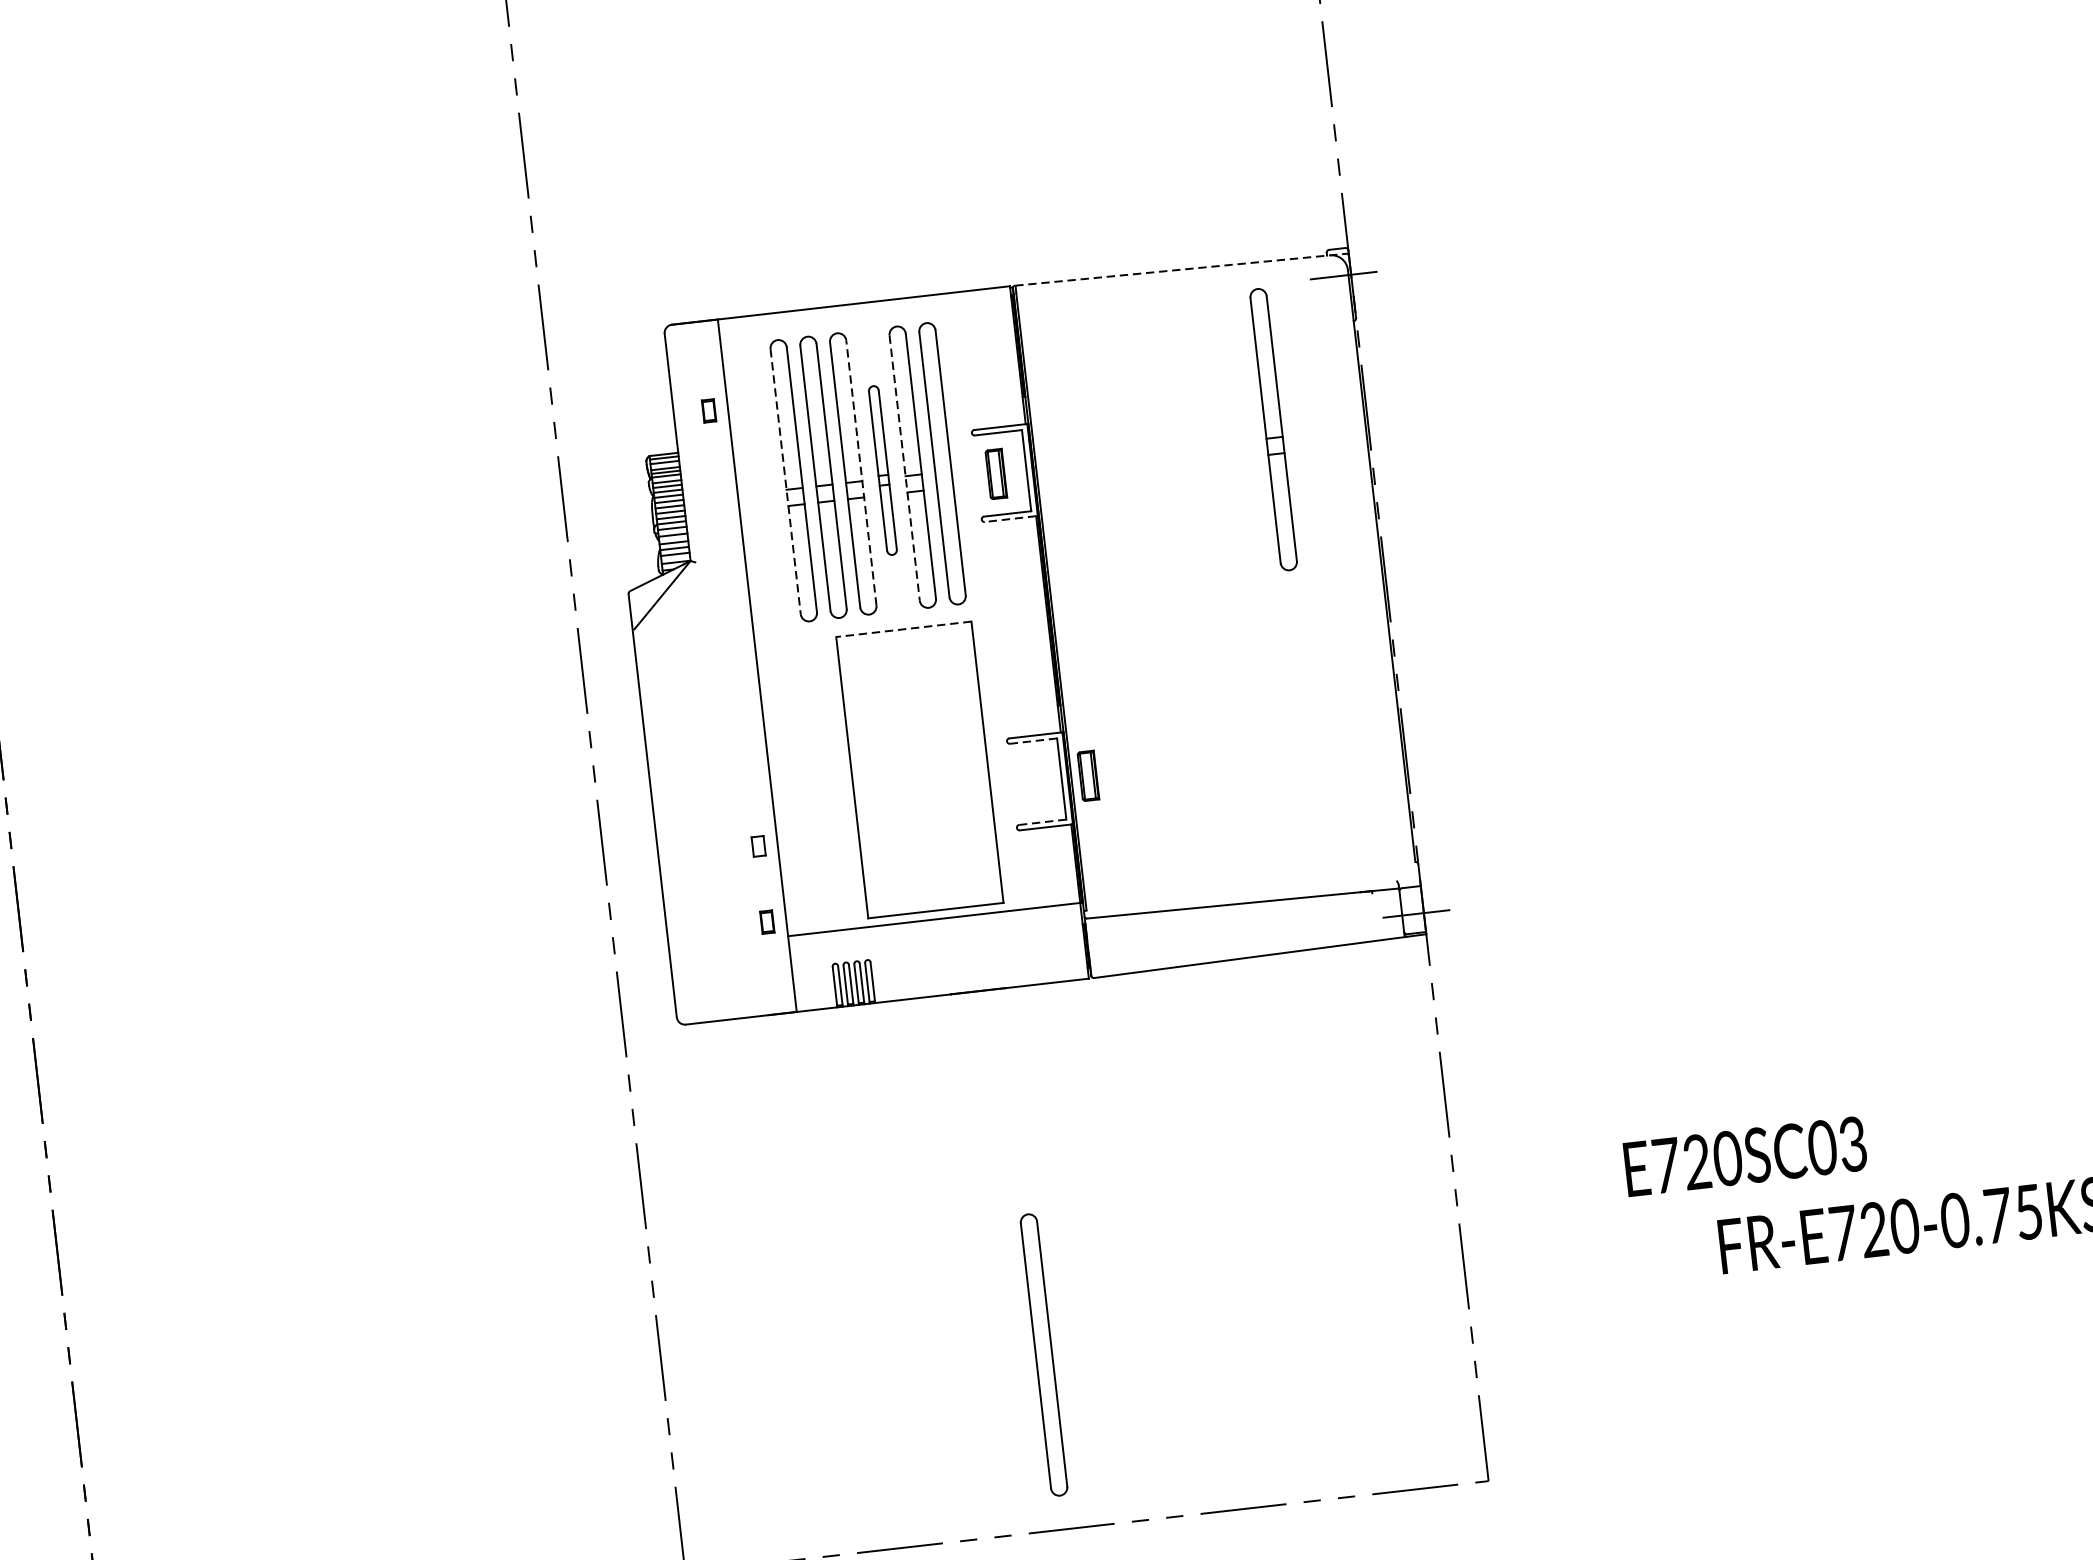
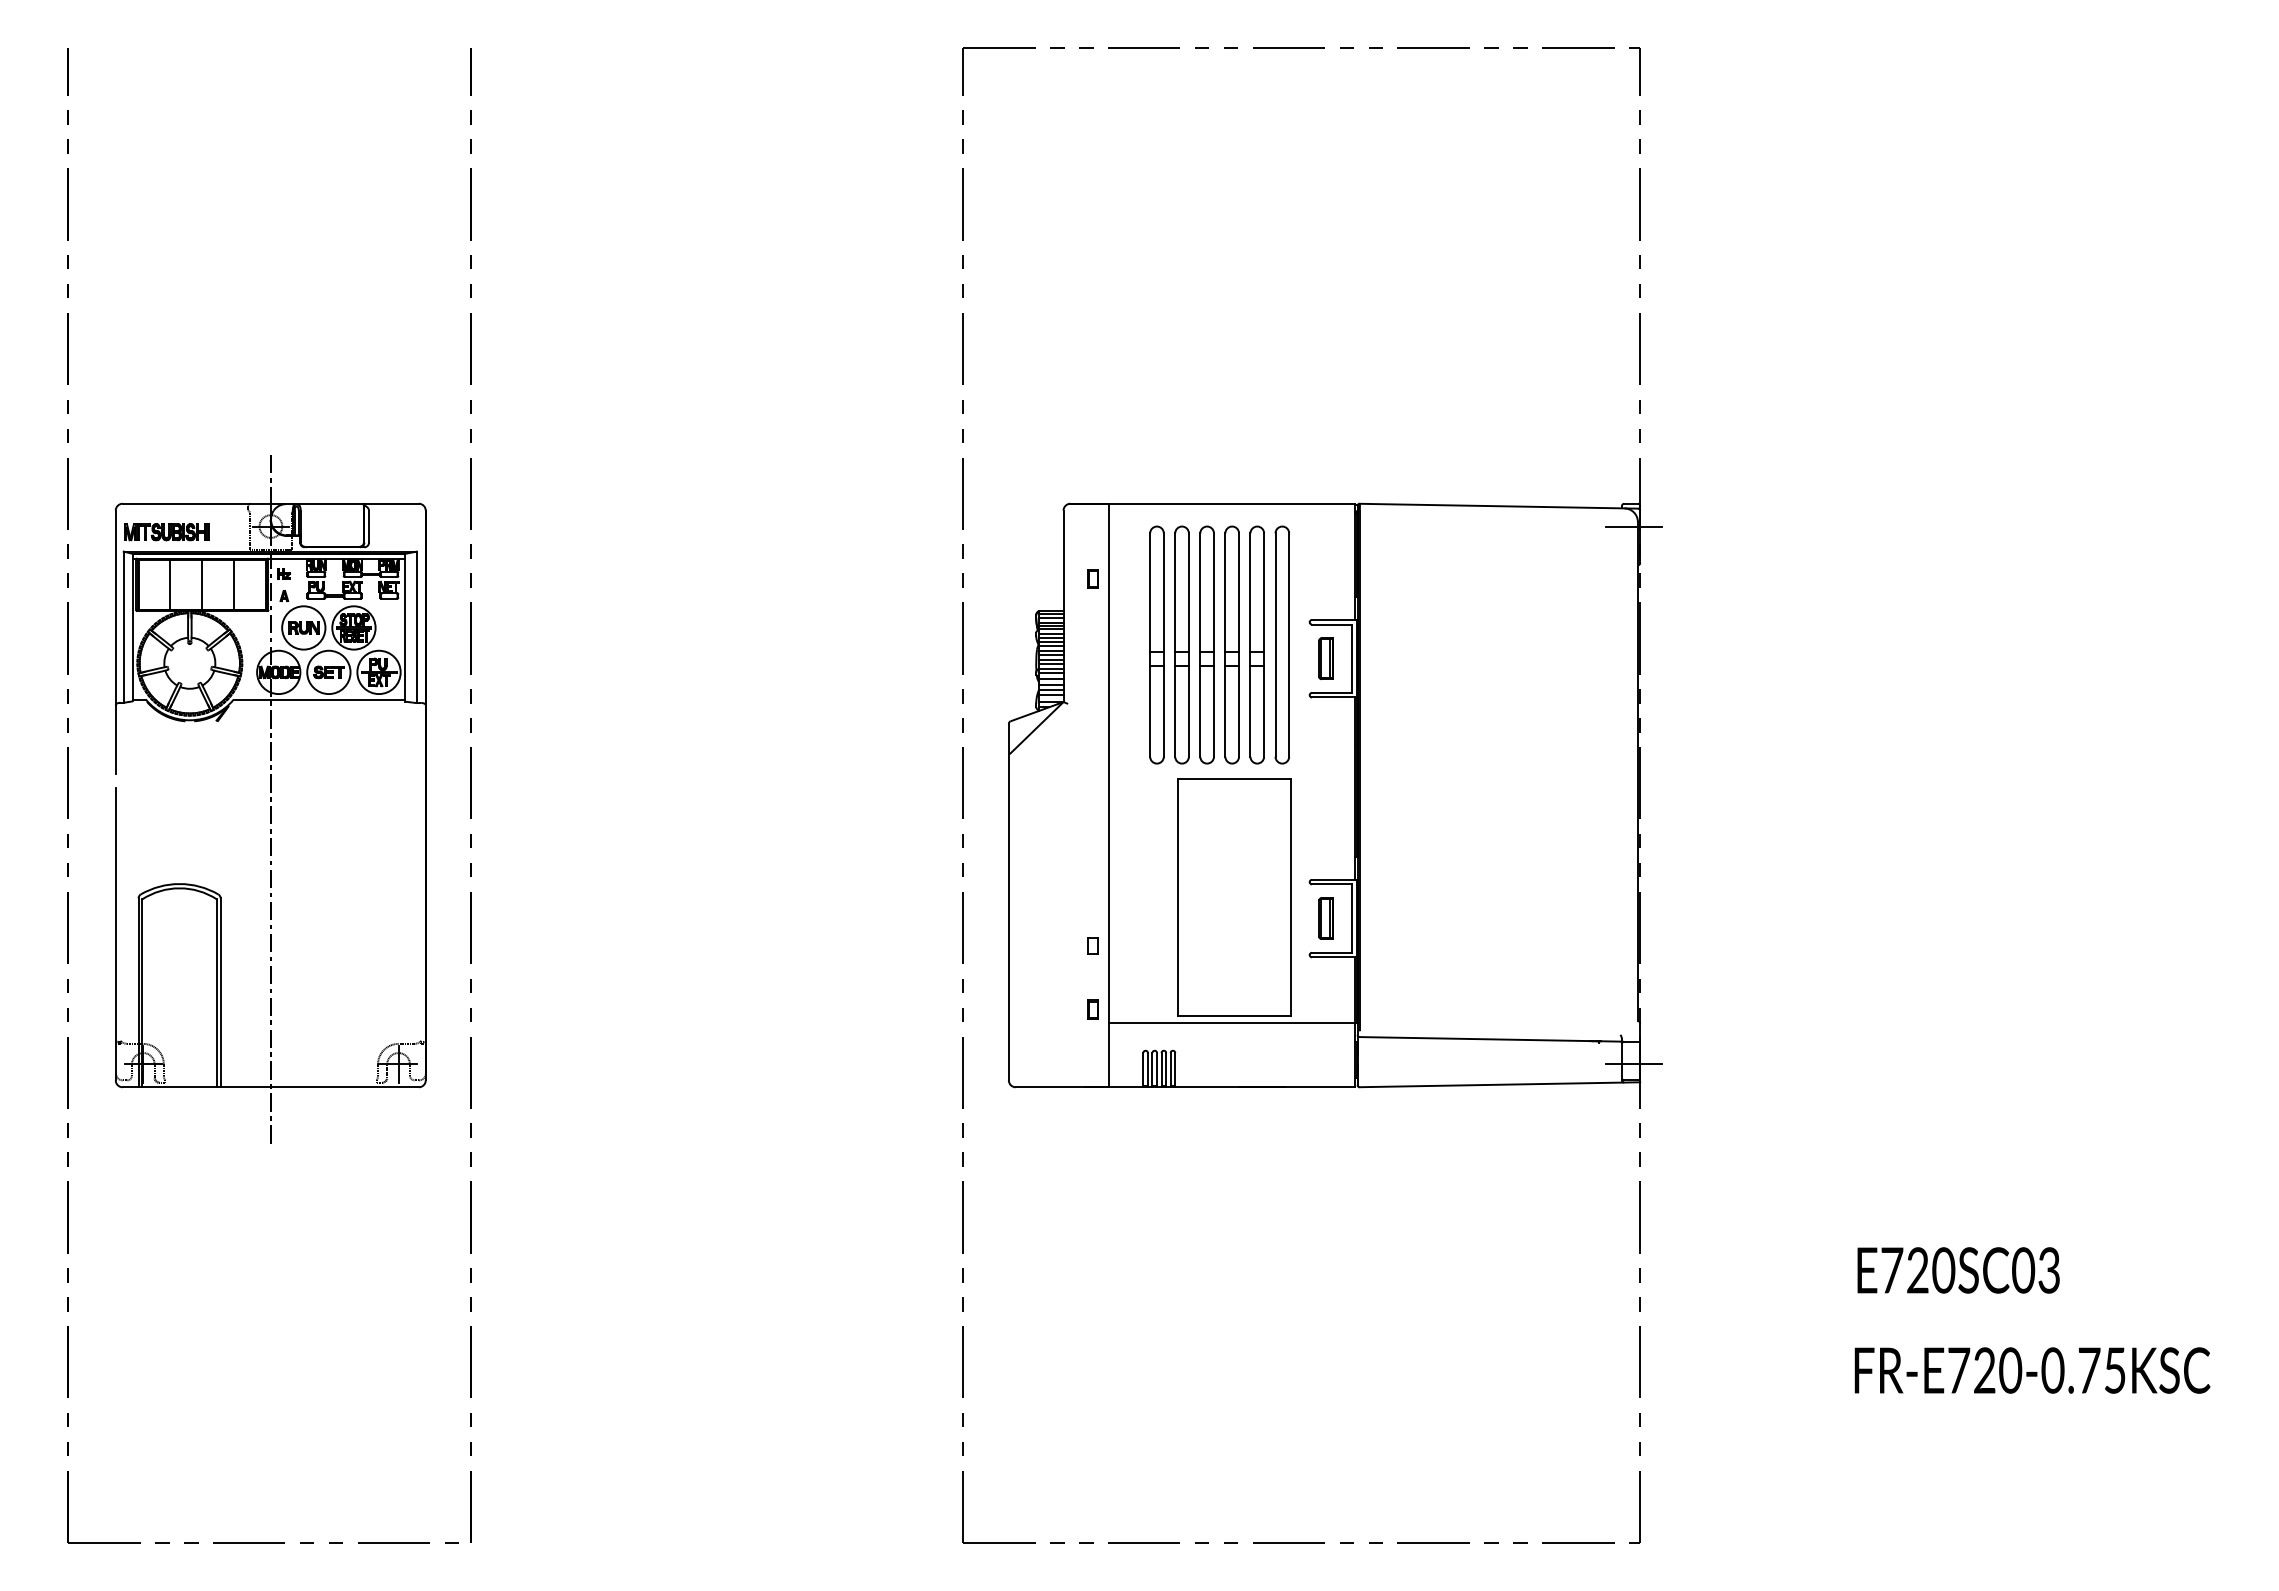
line: (1181, 269) -> (1499, 506), dashed -> solid
part: (1272, 429) -> (1560, 647), removed
line: (904, 468) -> (1250, 645), dashed -> solid
part: (882, 469) -> (1231, 644), size x1.67
line: (860, 473) -> (1213, 645), dashed -> solid
line: (786, 482) -> (1150, 645), dashed -> solid
line: (1010, 519) -> (1333, 697), dashed -> solid
line: (903, 629) -> (1234, 779), dashed -> solid
line: (1033, 741) -> (1331, 884), dashed -> solid
part: (1087, 775) -> (1325, 918), moved
line: (1042, 821) -> (1331, 952), dashed -> solid
text: (1745, 1156) -> (1958, 1270), moved
part: (1042, 1354) -> (1281, 1395), removed

